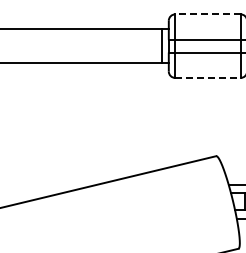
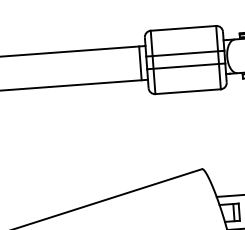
line: (207, 14) -> (183, 28), dashed -> solid
line: (207, 77) -> (187, 91), dashed -> solid

